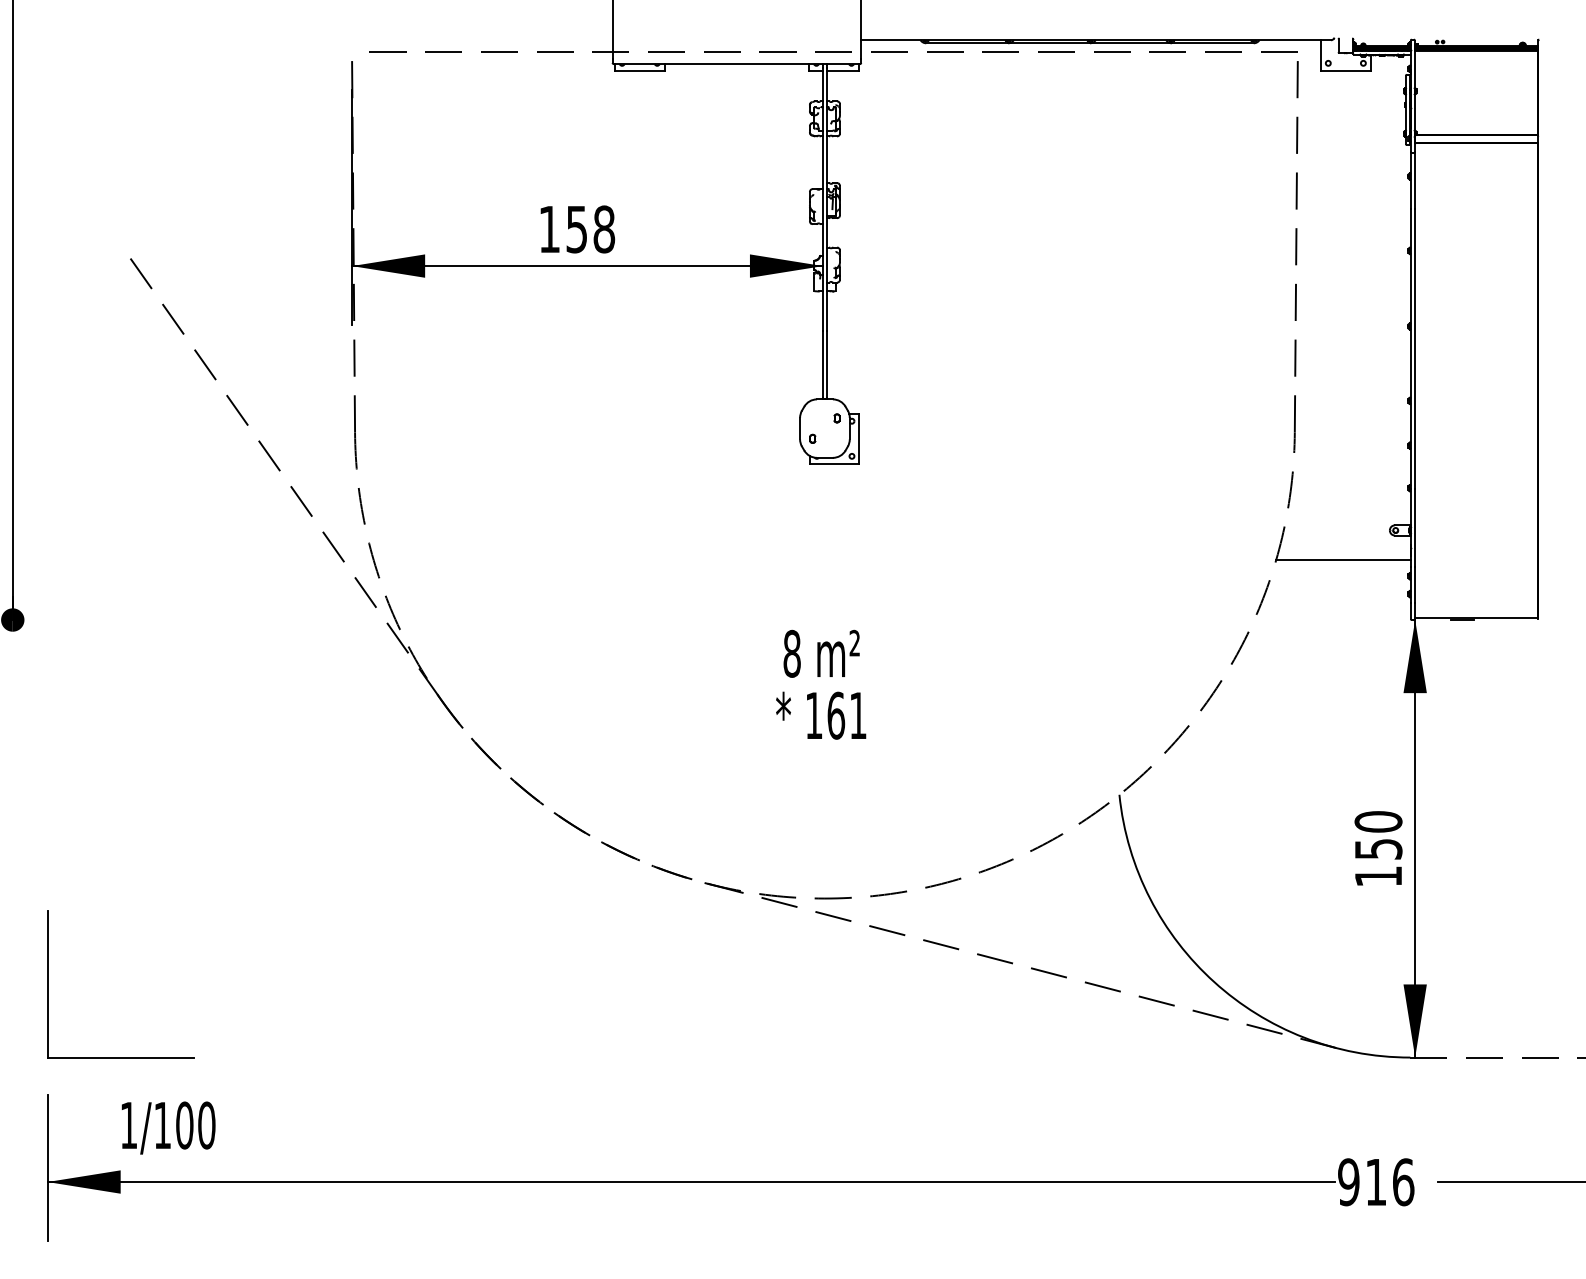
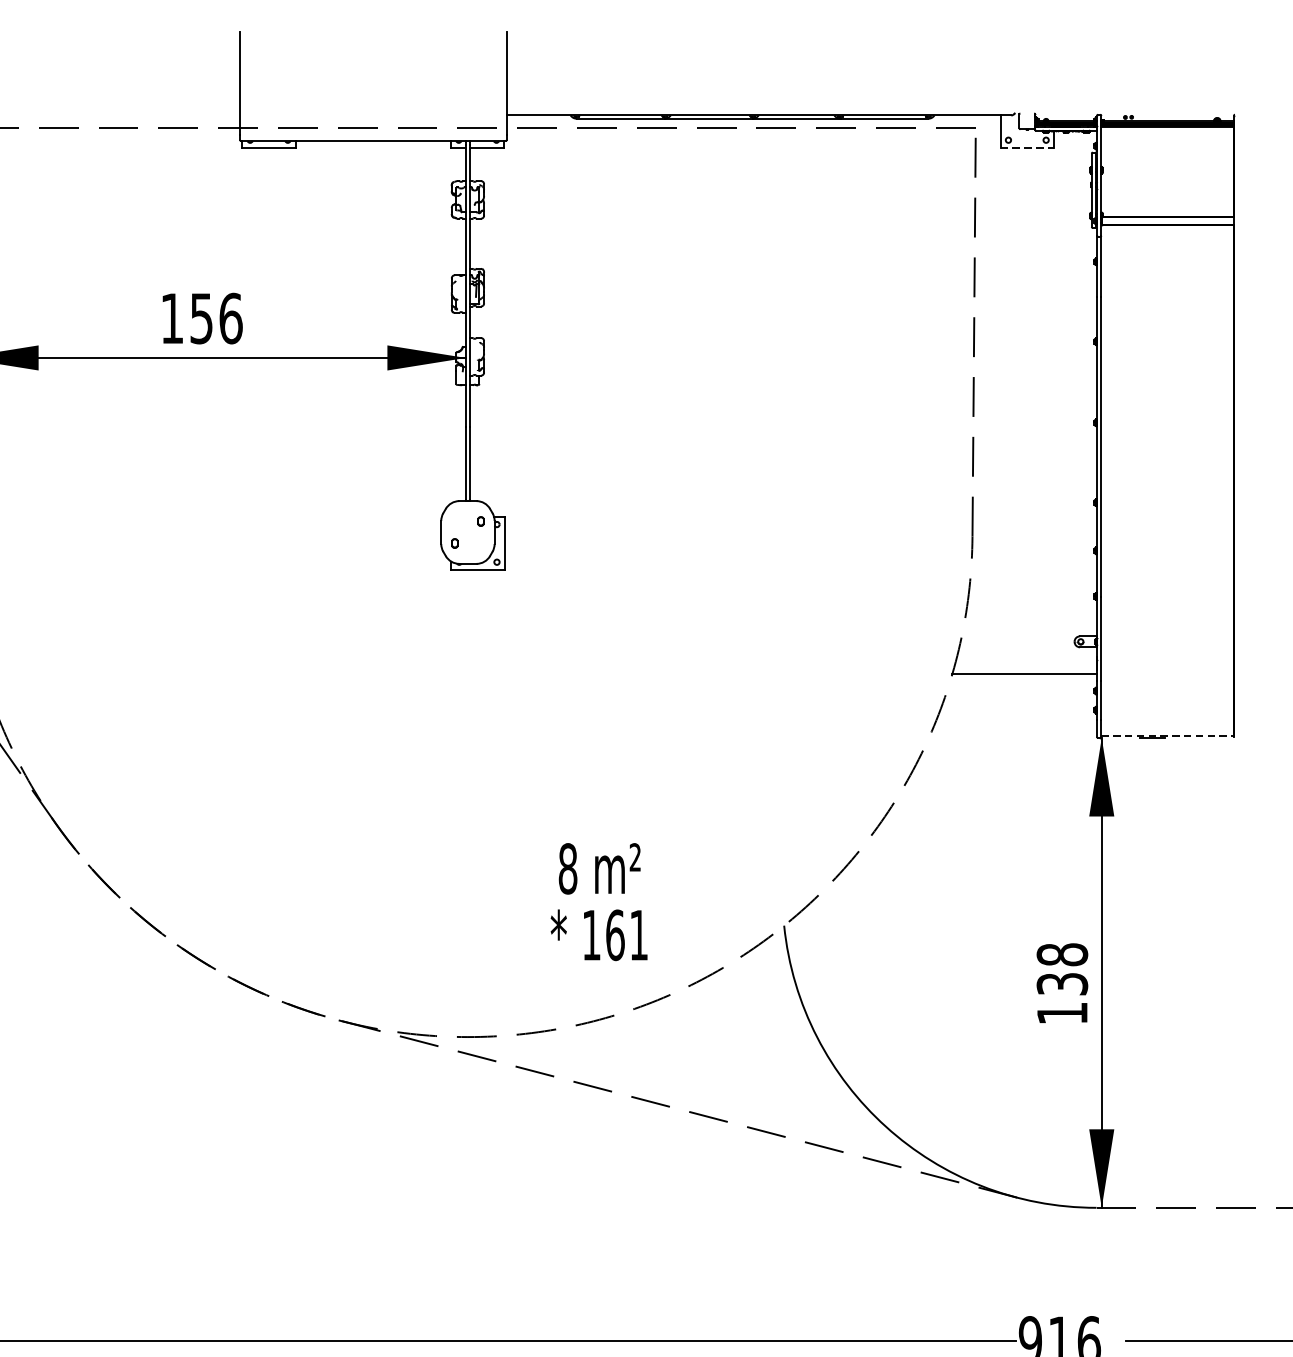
line: (1345, 70) -> (1026, 147), solid -> dashed
text: (604, 229) -> (231, 318), 158 -> 156
line: (1476, 618) -> (1167, 736), solid -> dashed
text: (821, 684) -> (599, 901), moved
text: (1378, 835) -> (1062, 969), 150 -> 138

